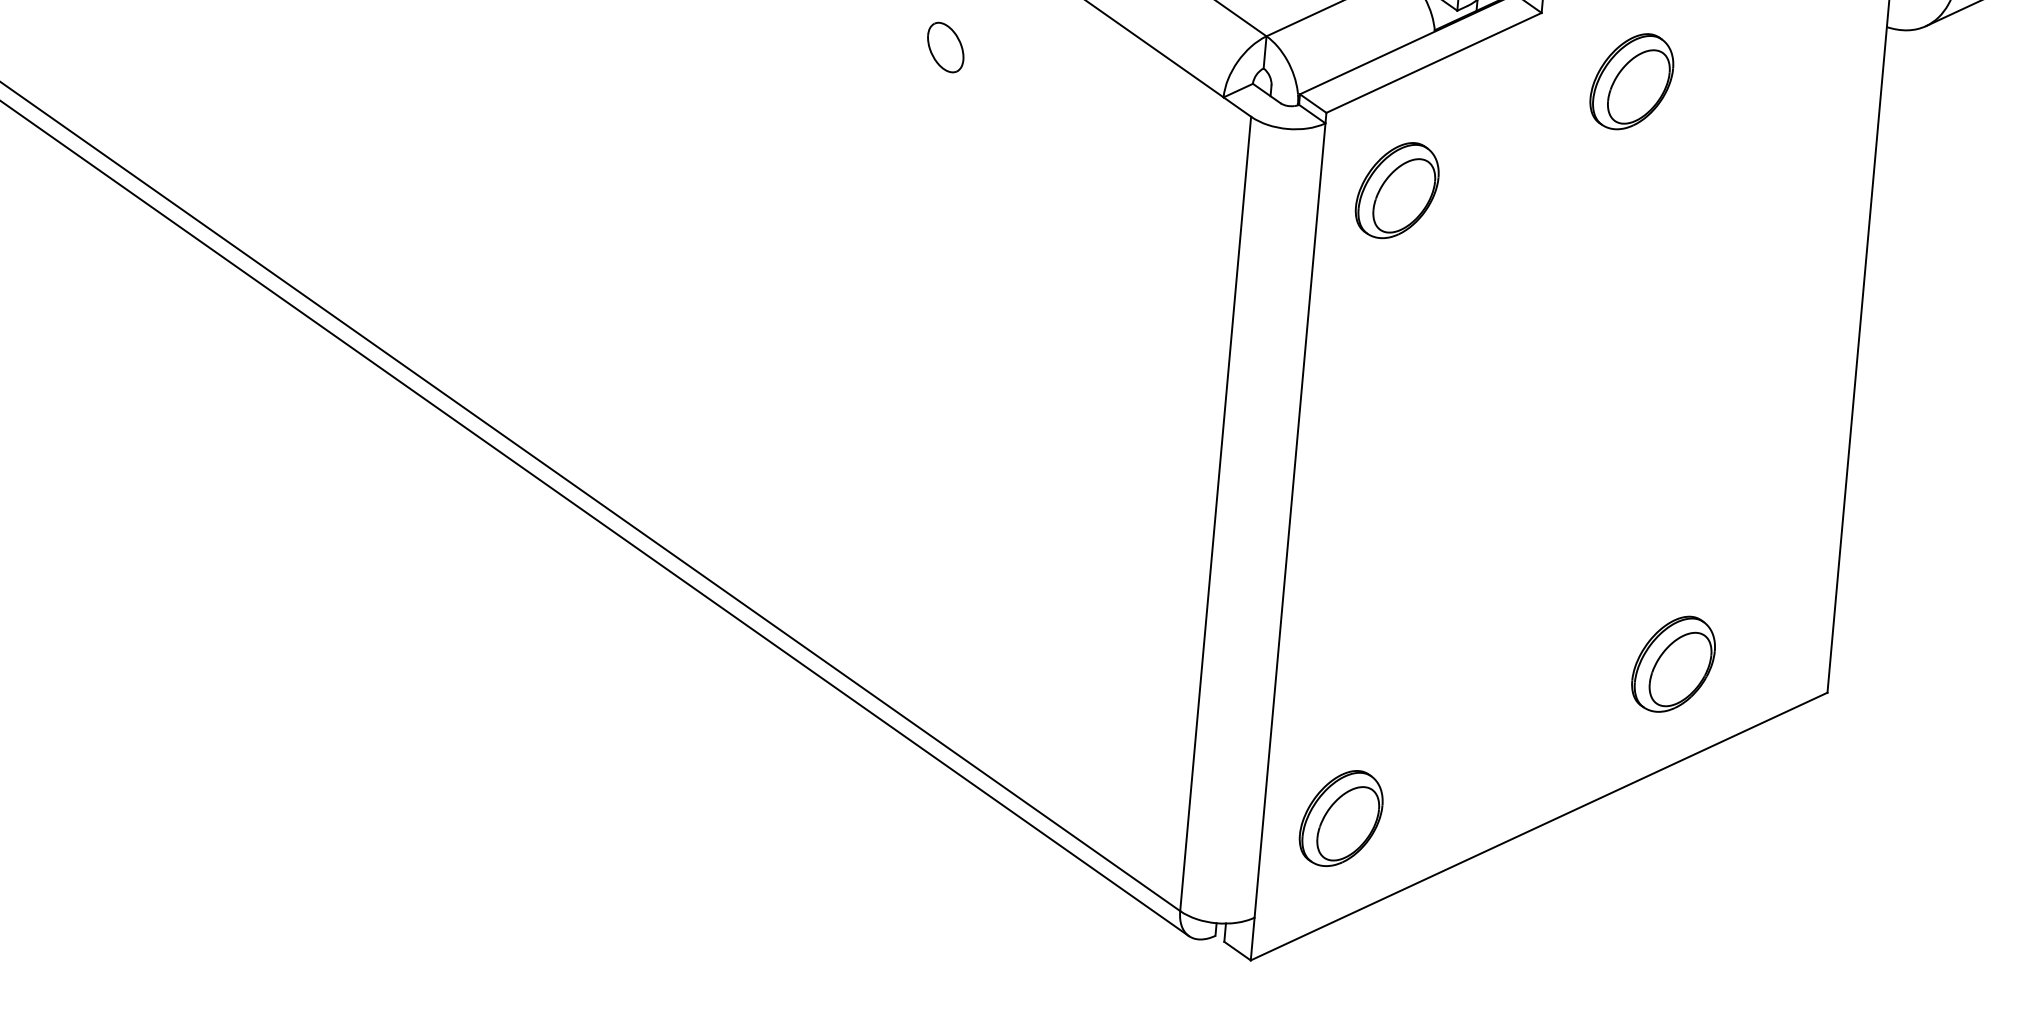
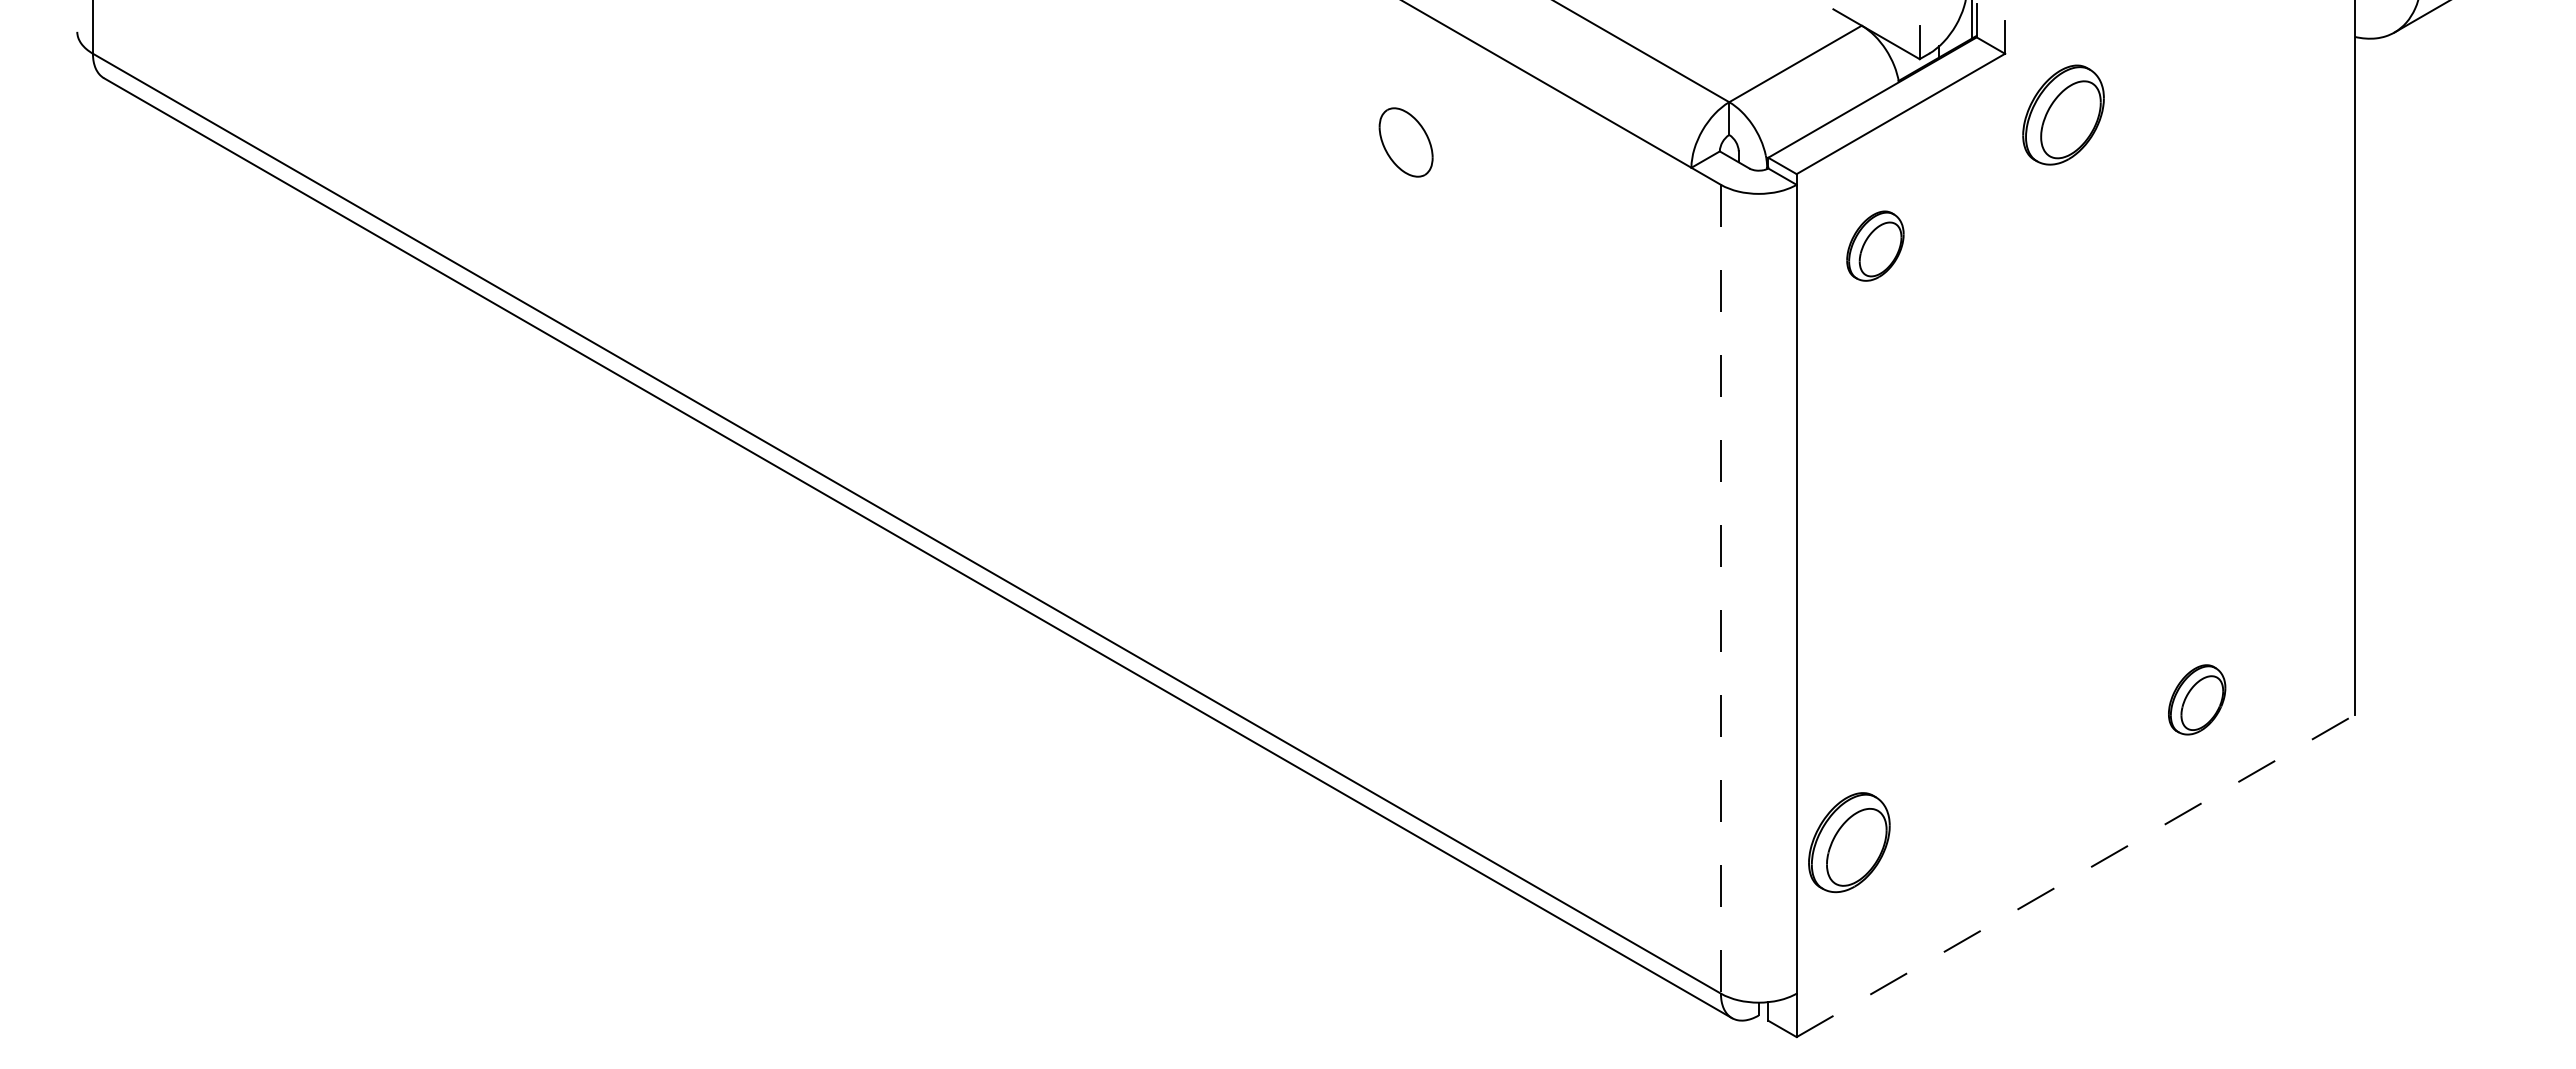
part: (946, 47) -> (1406, 142), size x1.4
part: (1632, 81) -> (2063, 114), moved
part: (1397, 189) -> (1875, 245), size x0.7
line: (1215, 514) -> (1720, 589), solid -> dashed
part: (1673, 663) -> (2196, 699), size x0.7
part: (1341, 818) -> (1849, 842), moved
line: (1539, 826) -> (2076, 875), solid -> dashed

